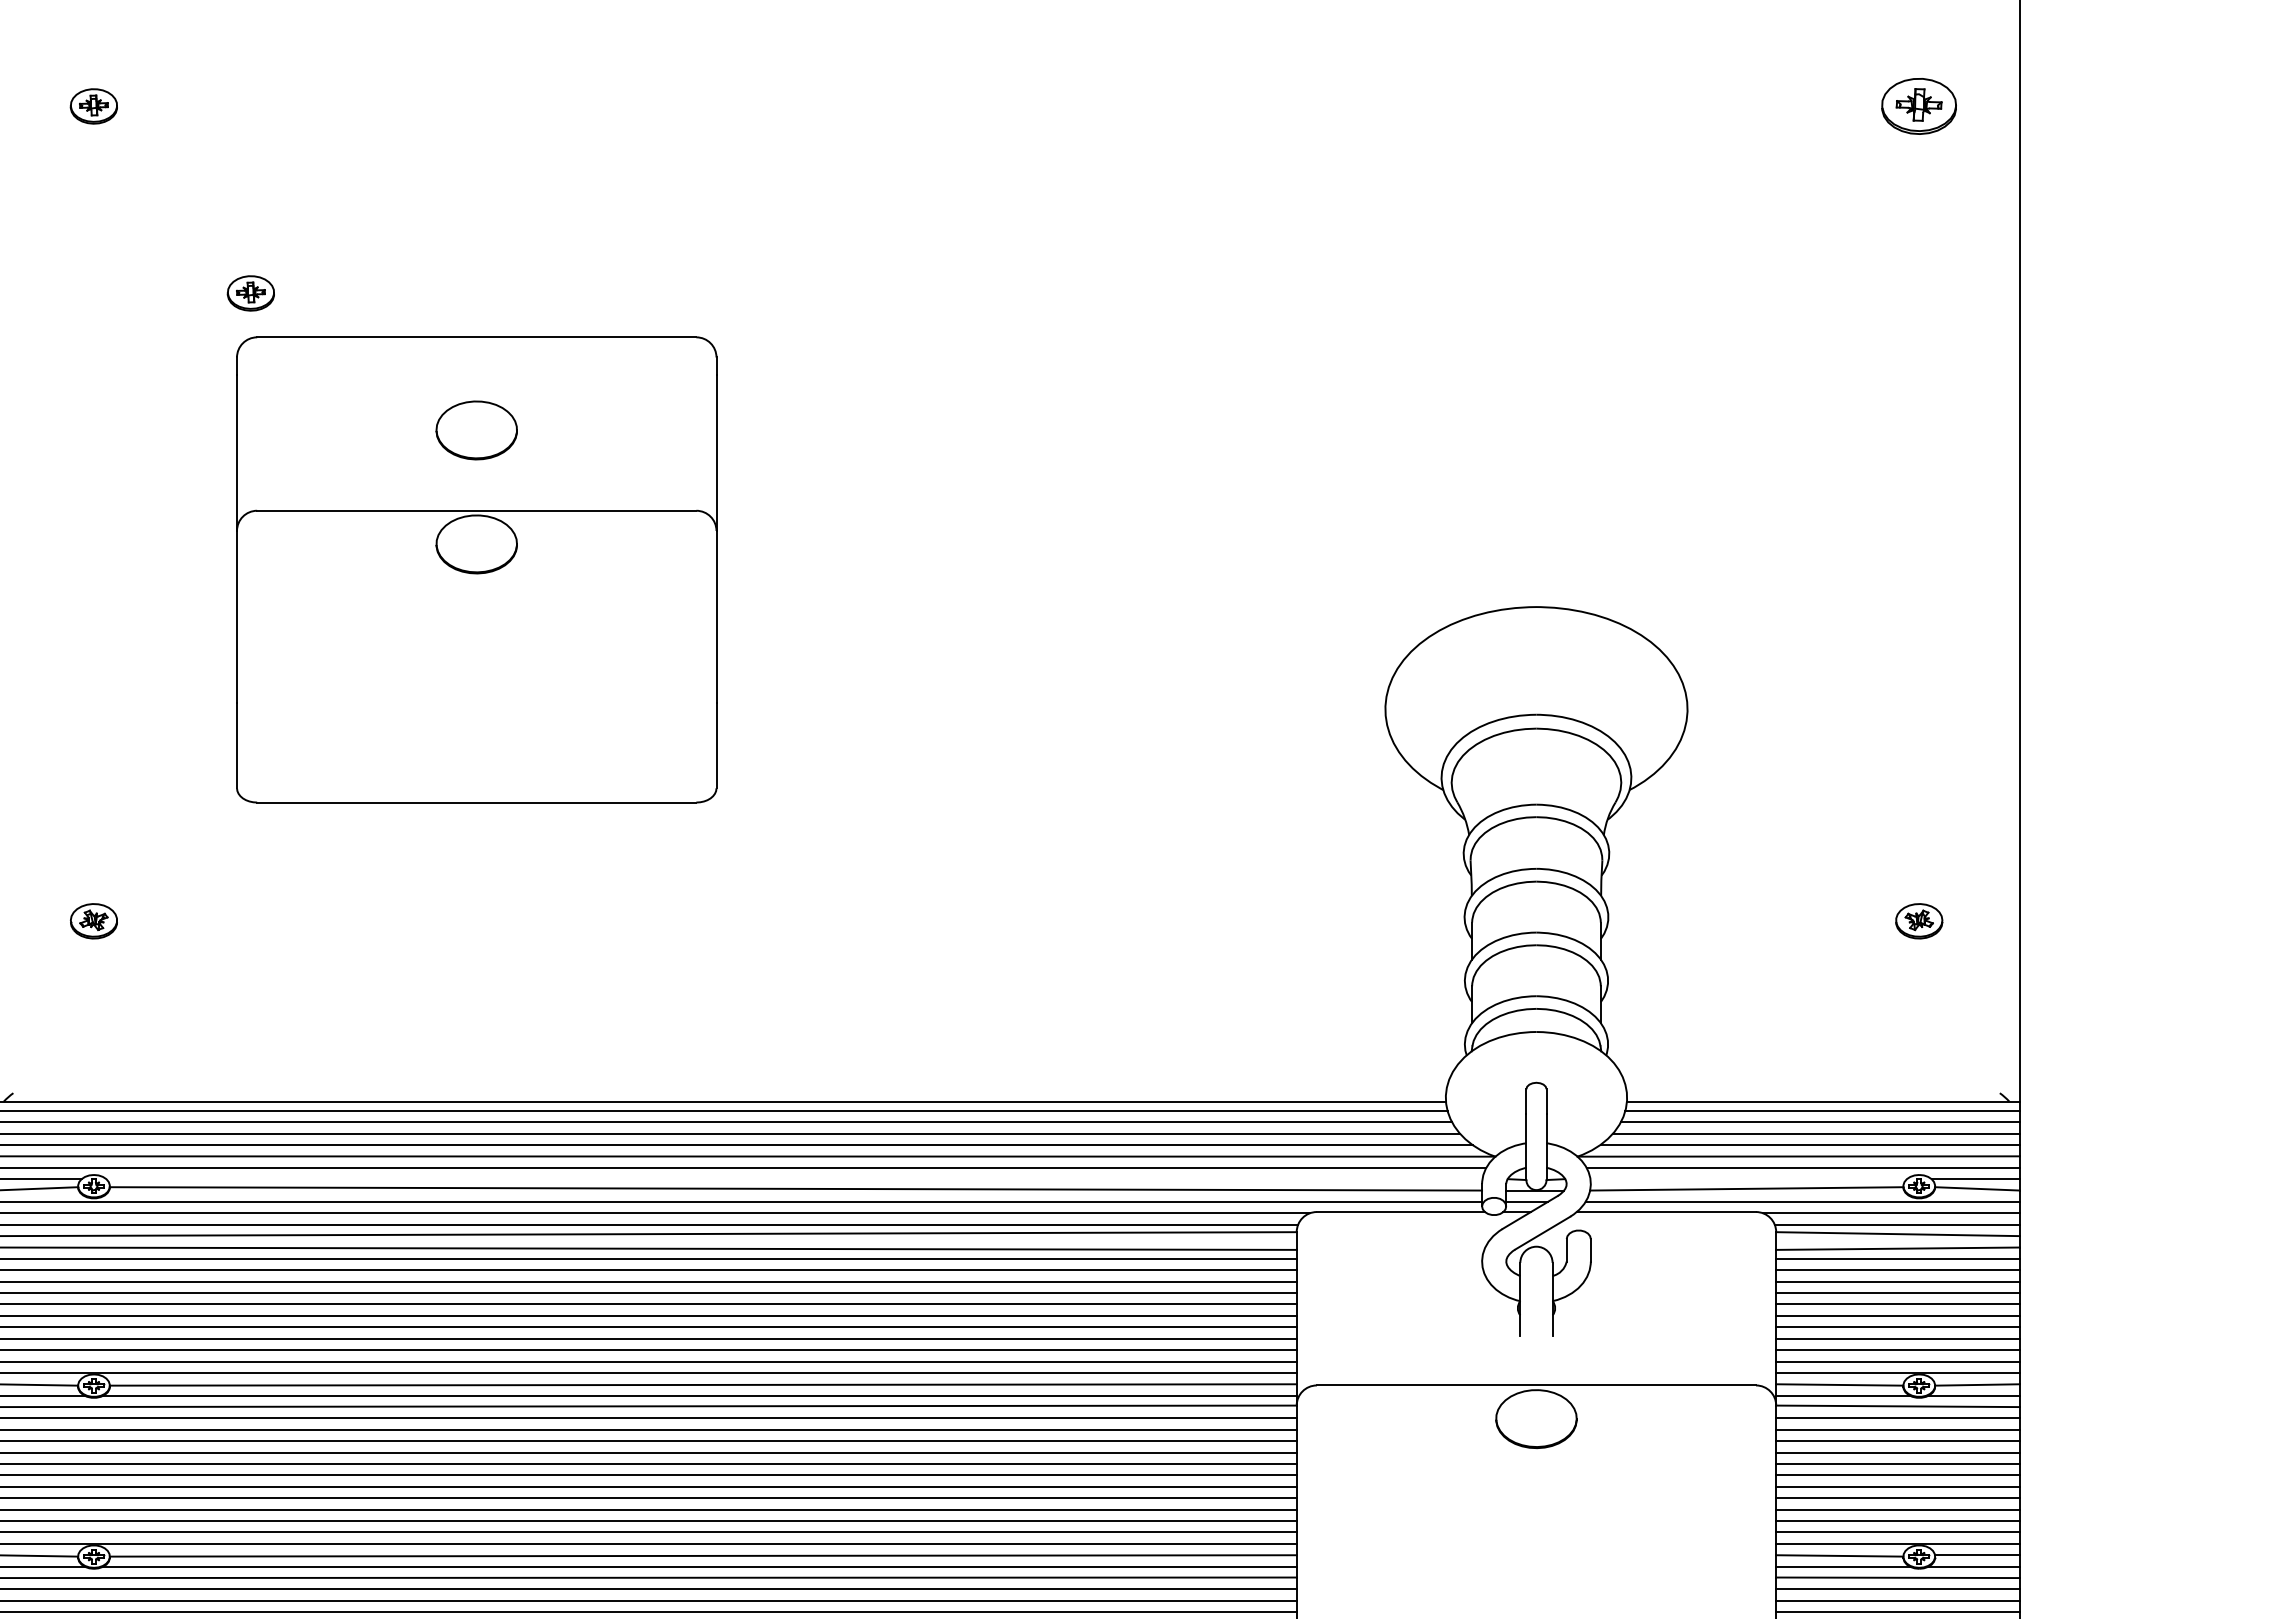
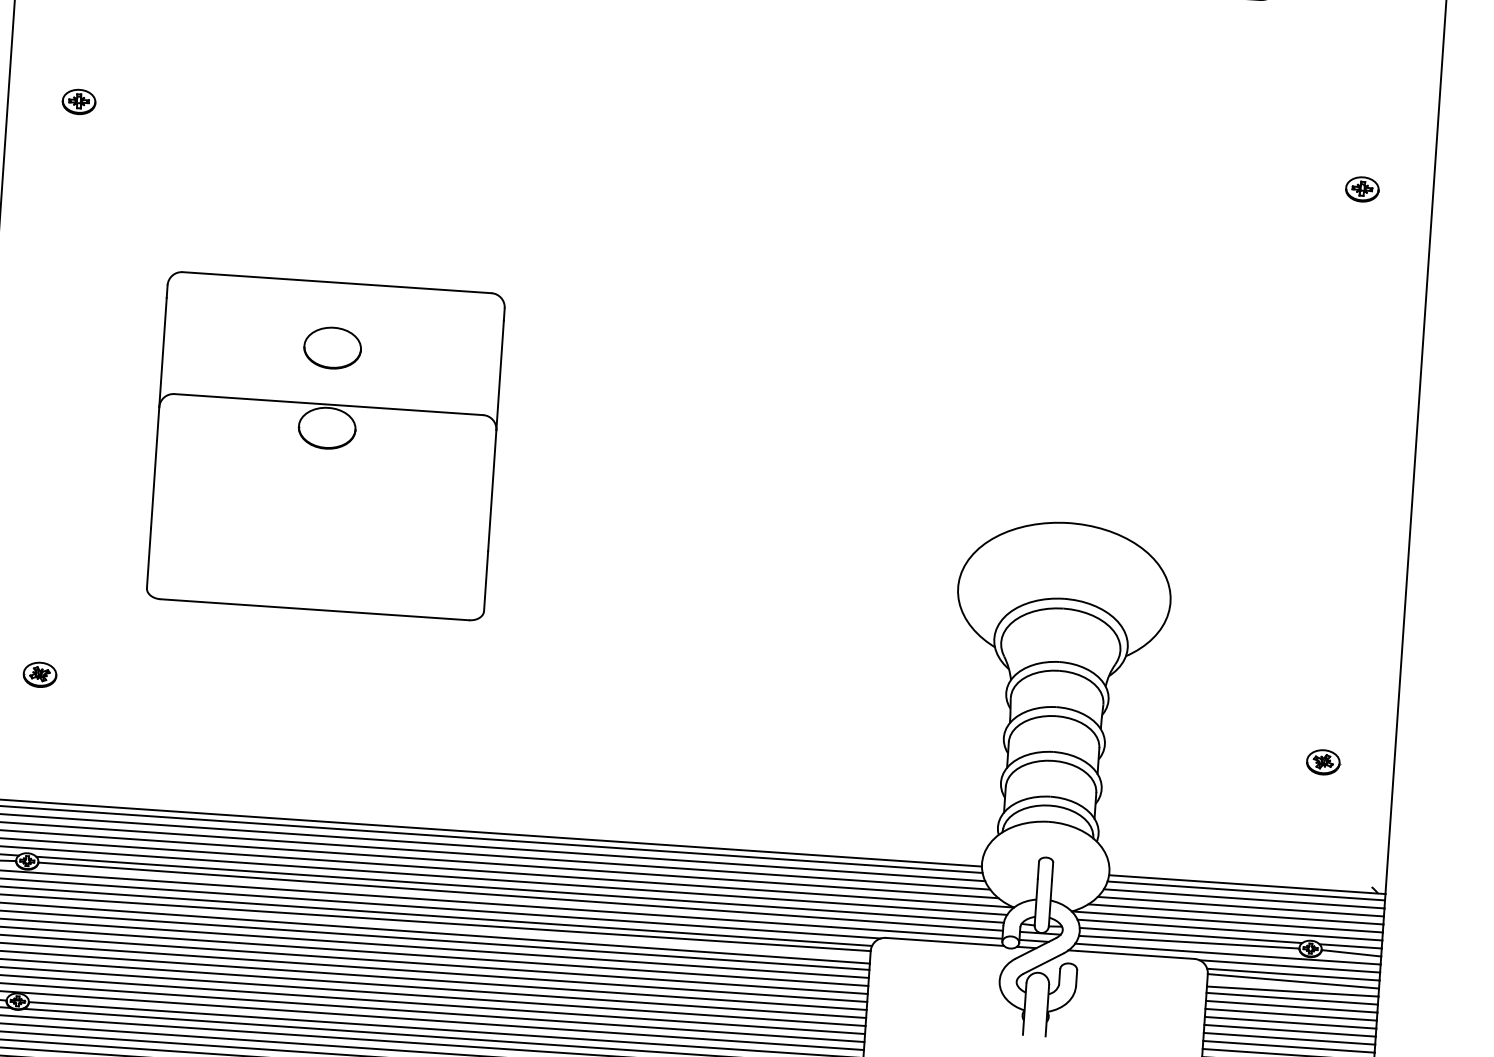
part: (1919, 106) -> (1362, 189), size x0.62
part: (250, 293) -> (180, 241), removed
line: (794, 1179) -> (520, 889), added
line: (1748, 1179) -> (1190, 935), added

